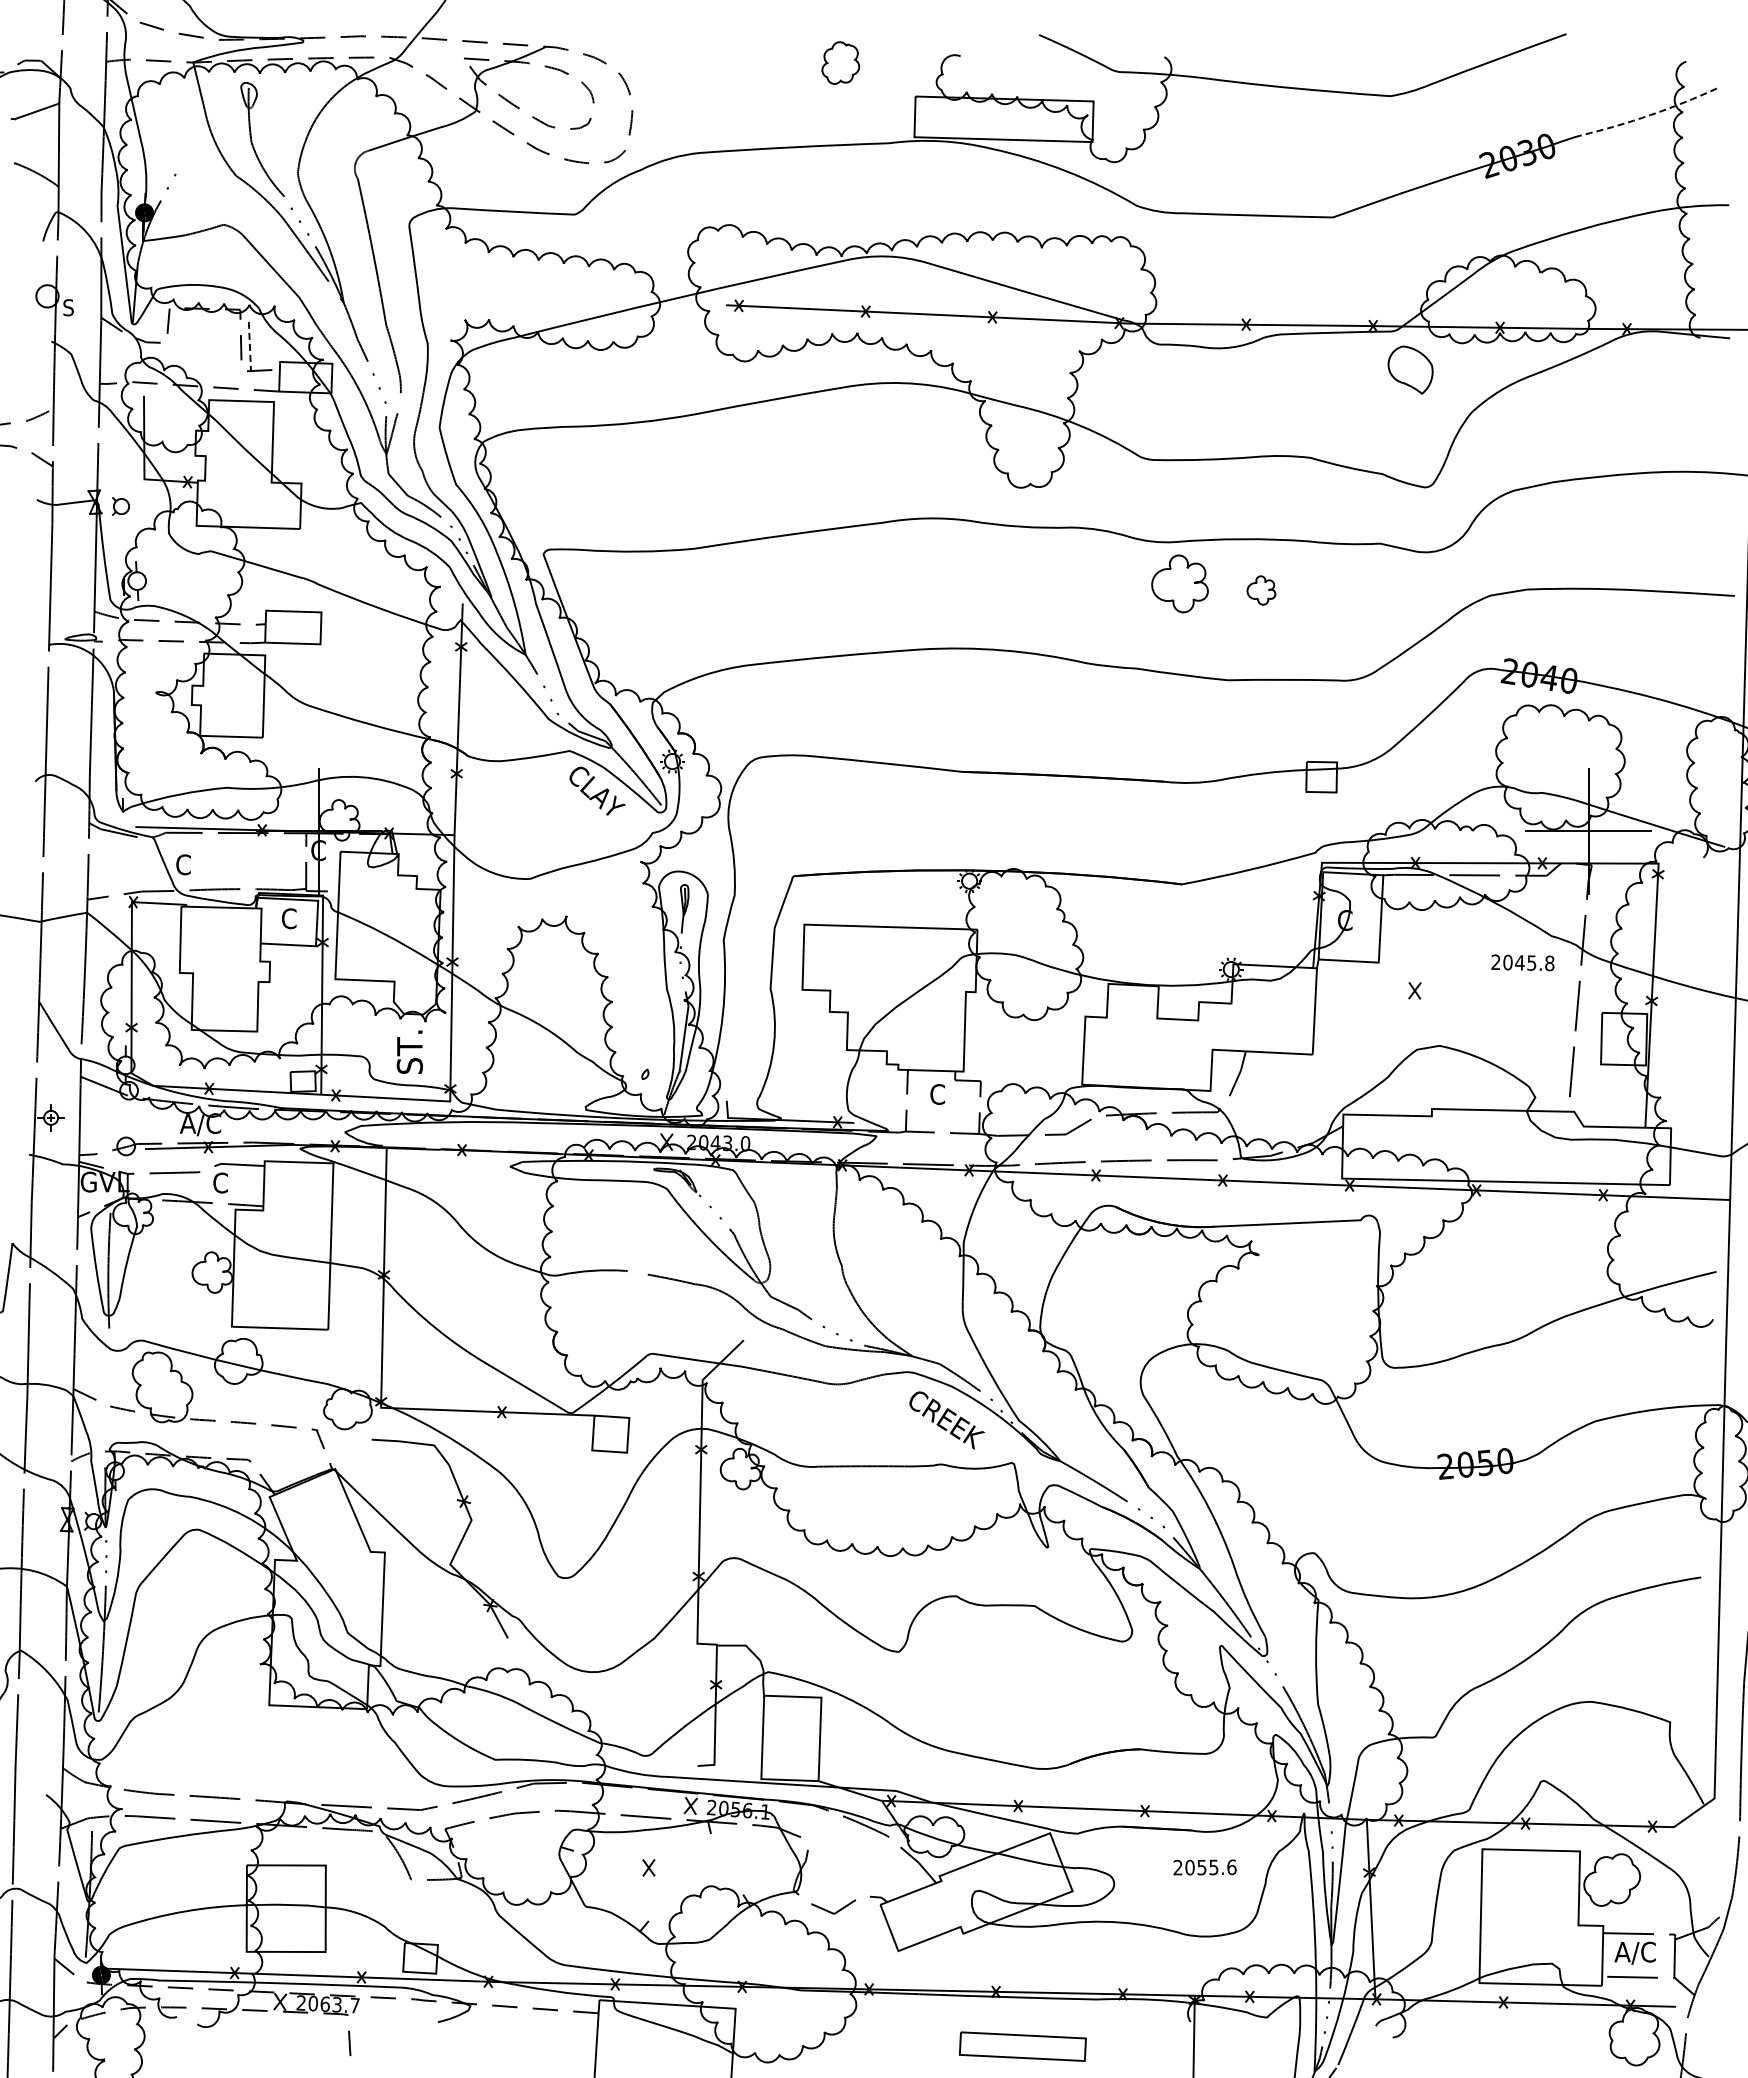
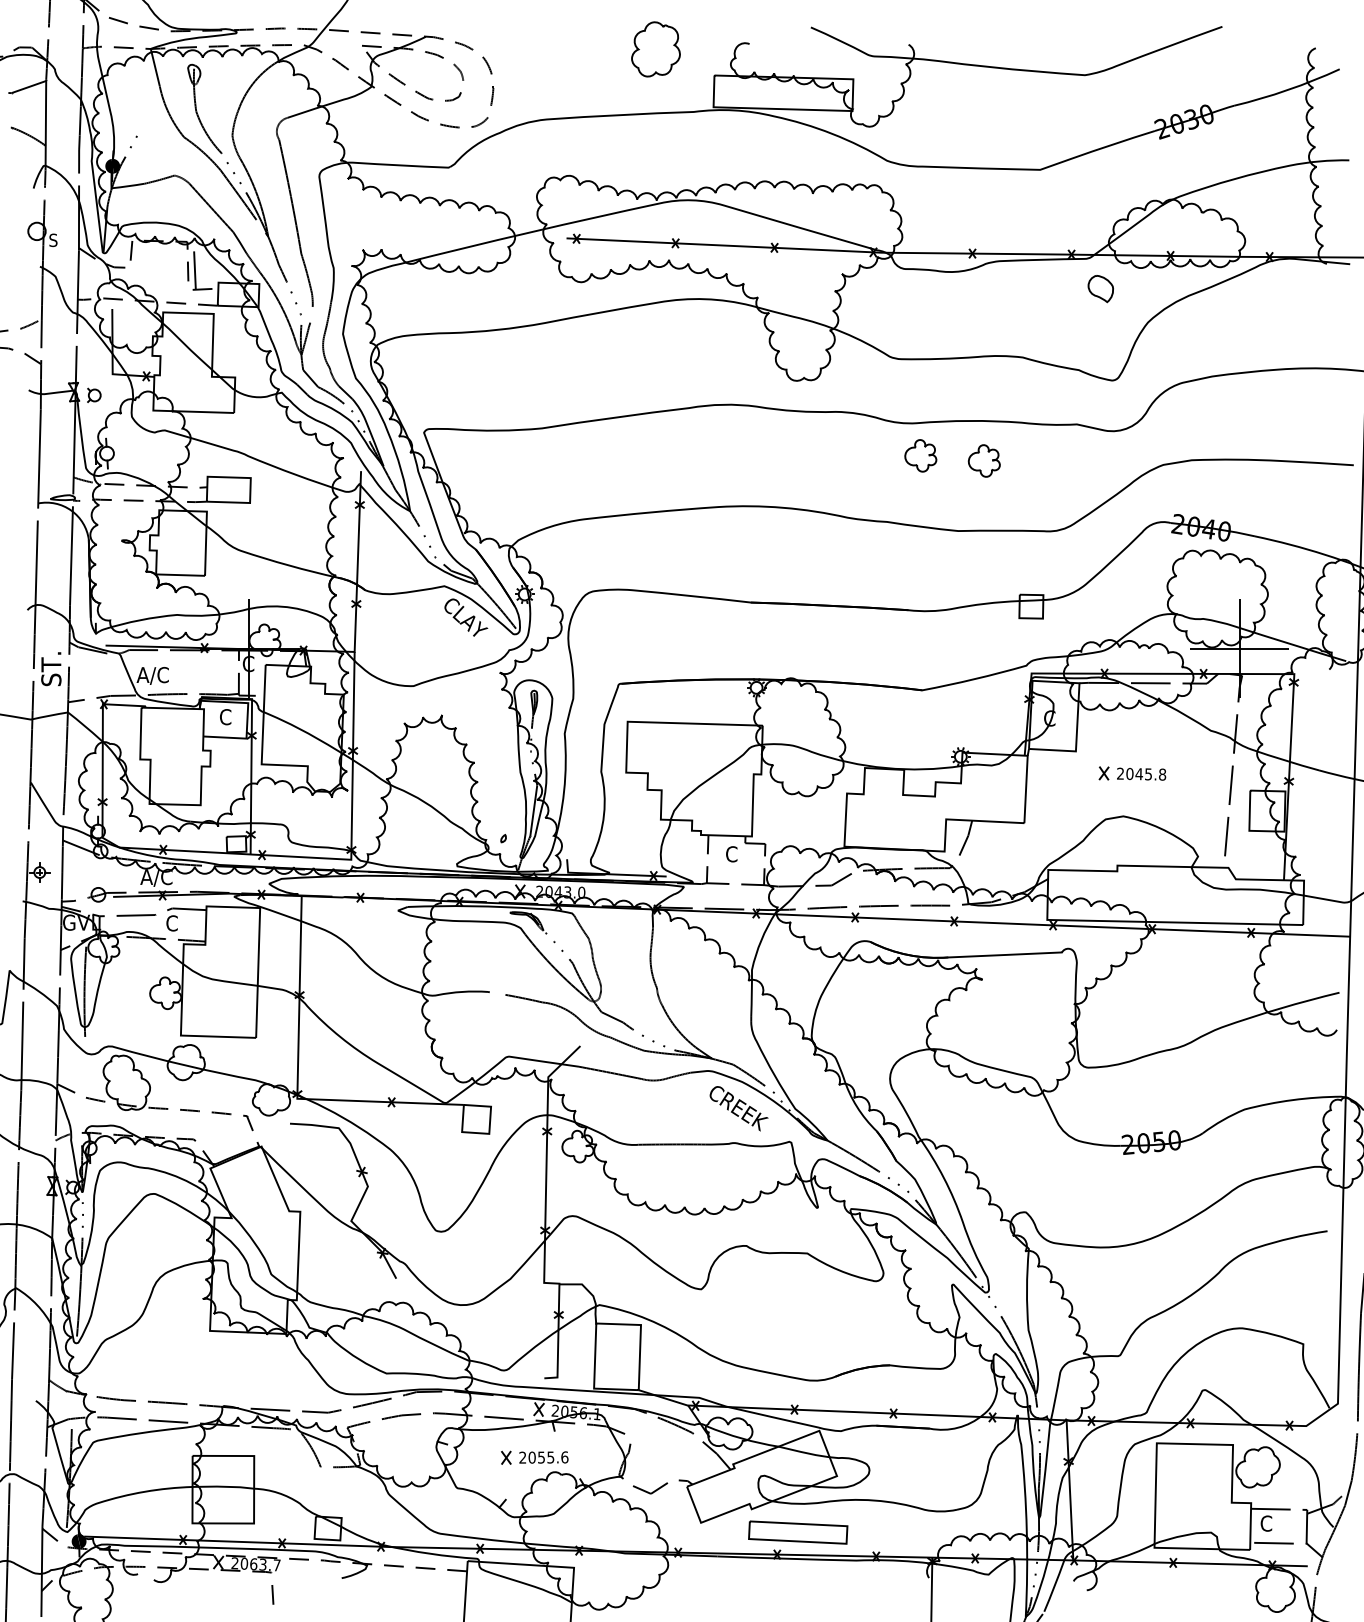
part: (840, 62) -> (655, 48), size x1.67
line: (1650, 115) -> (1287, 90), dashed -> solid
line: (249, 346) -> (194, 270), dashed -> solid
part: (1410, 369) -> (1100, 288), size x0.71
part: (1179, 583) -> (920, 455), size x0.71
part: (1261, 590) -> (984, 460), size x1.43
text: (195, 865) -> (152, 675), C -> A/C
text: (1522, 962) -> (1141, 773), moved
text: (409, 1051) -> (51, 668), moved
text: (1204, 1867) -> (543, 1457), moved
text: (1634, 1952) -> (1275, 1523), A/C -> C
part: (1022, 2046) -> (797, 1532), moved

